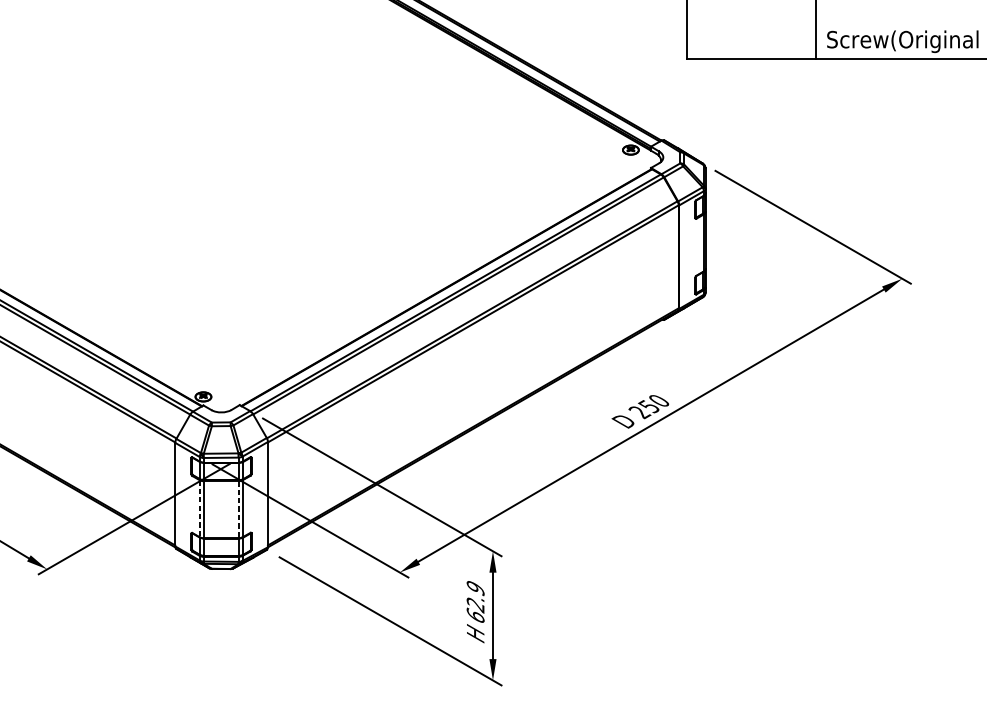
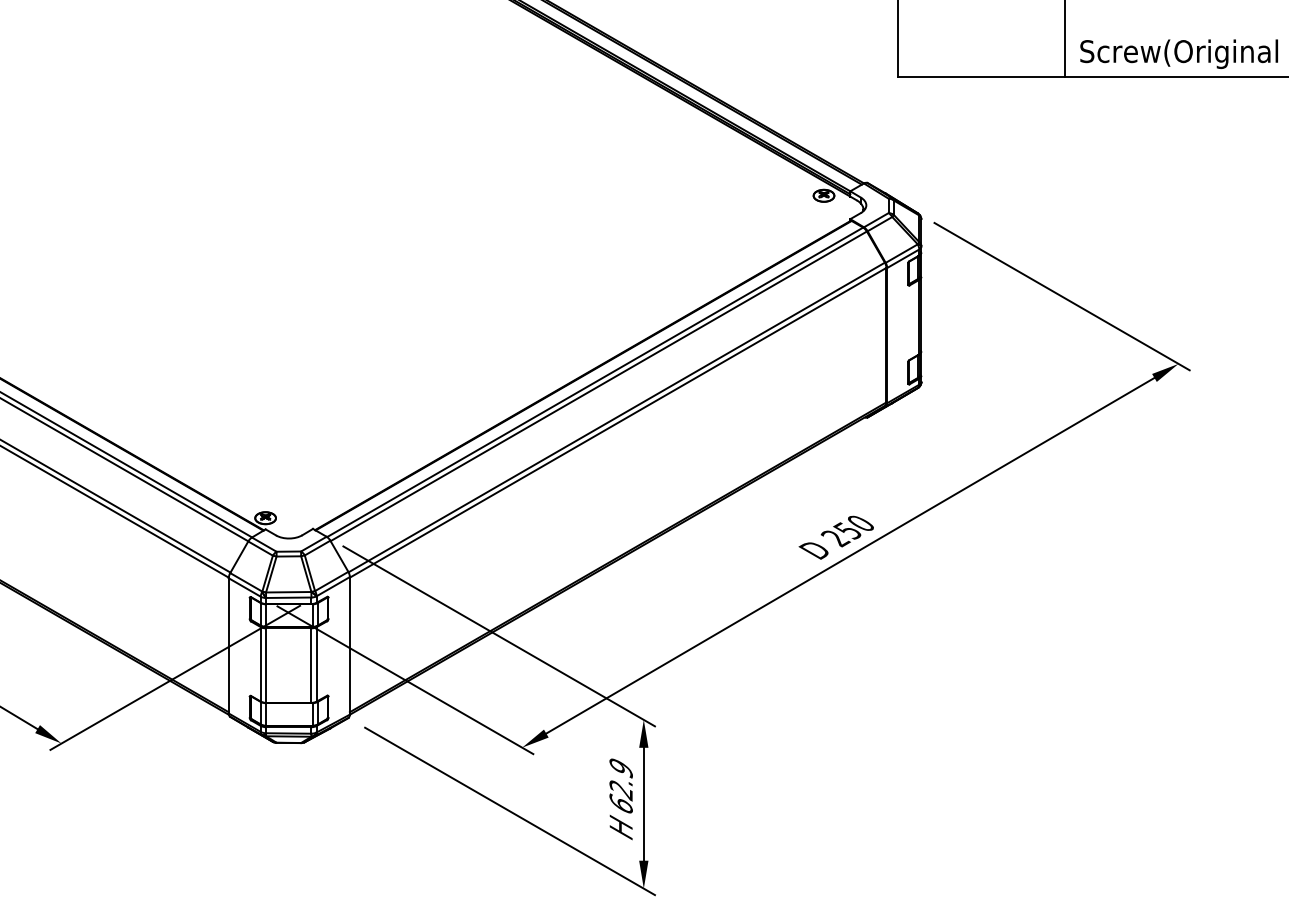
line: (199, 508) -> (260, 664), dashed -> solid
line: (238, 510) -> (311, 666), dashed -> solid

